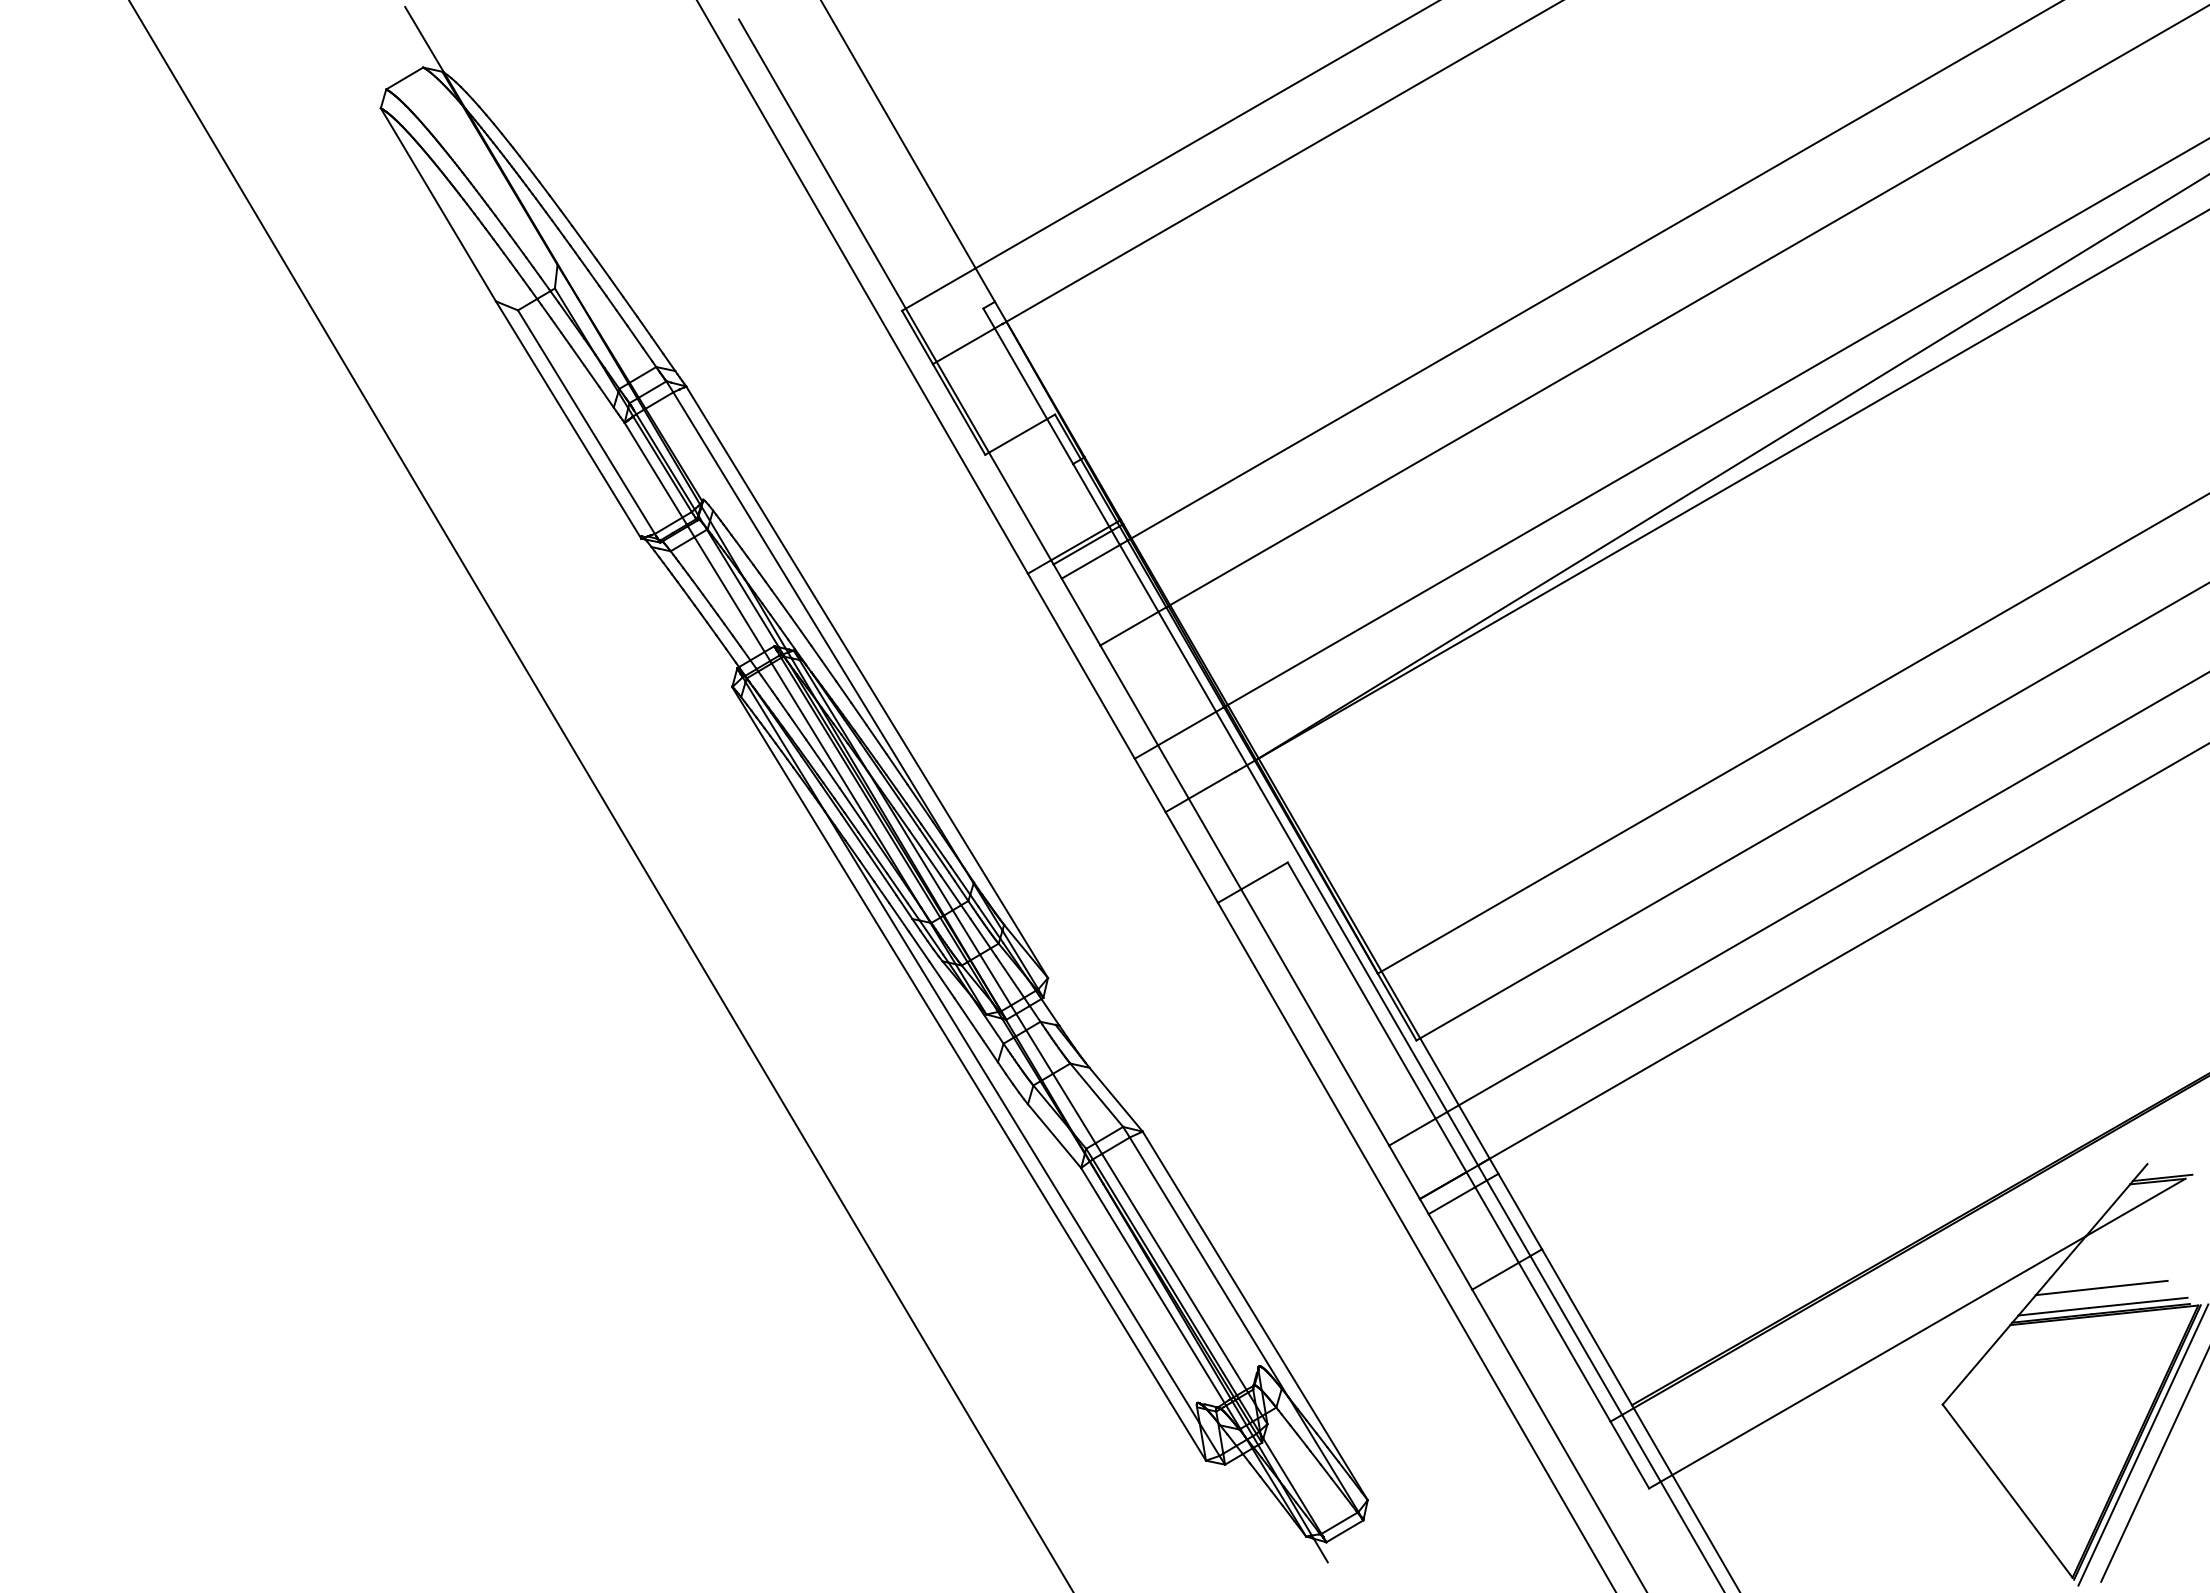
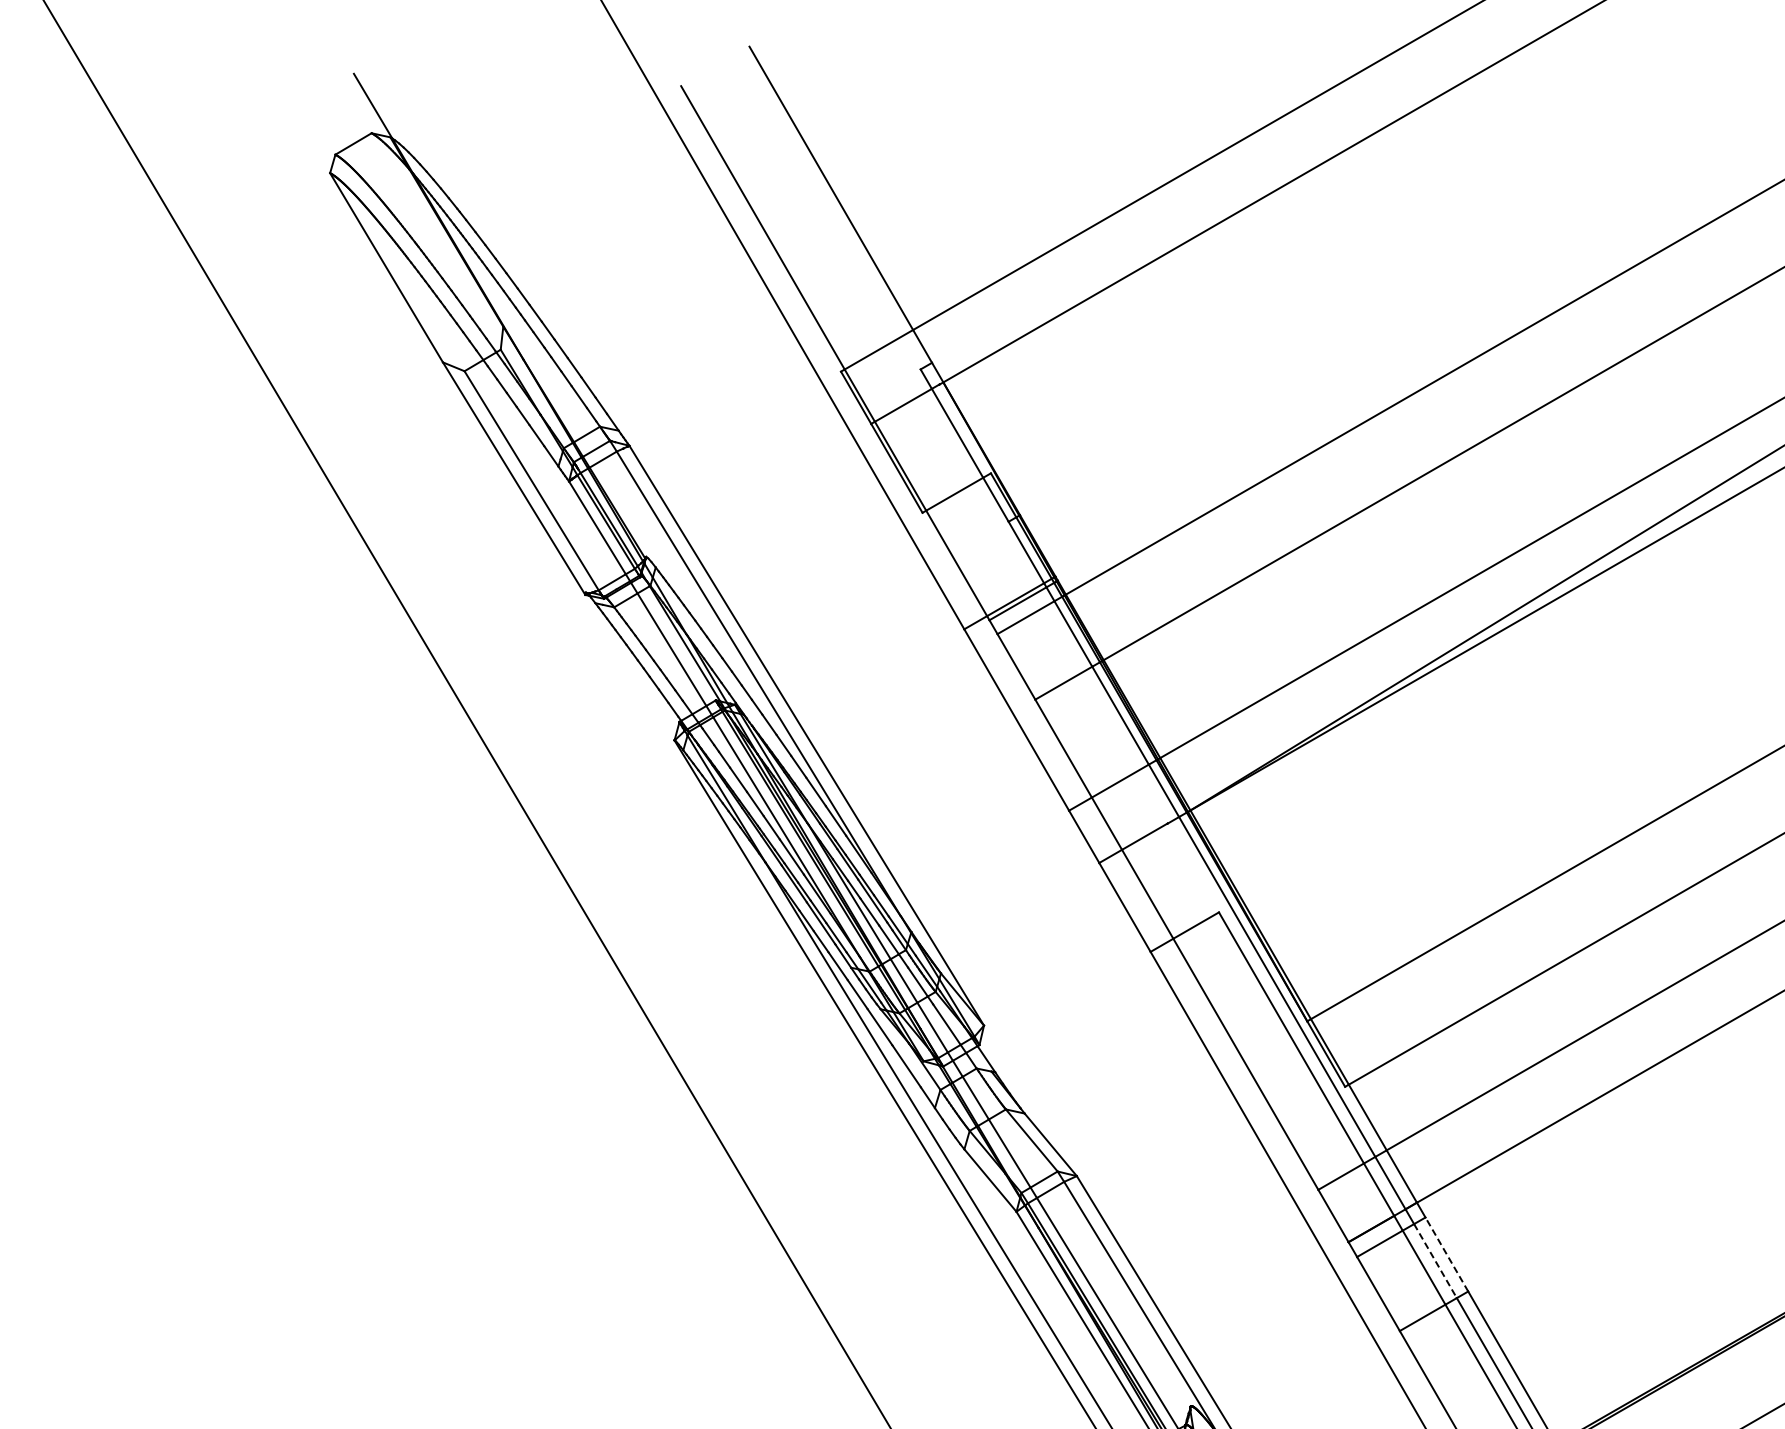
line: (1520, 1211) -> (1447, 1254), solid -> dashed
line: (1508, 1218) -> (1435, 1261), solid -> dashed

